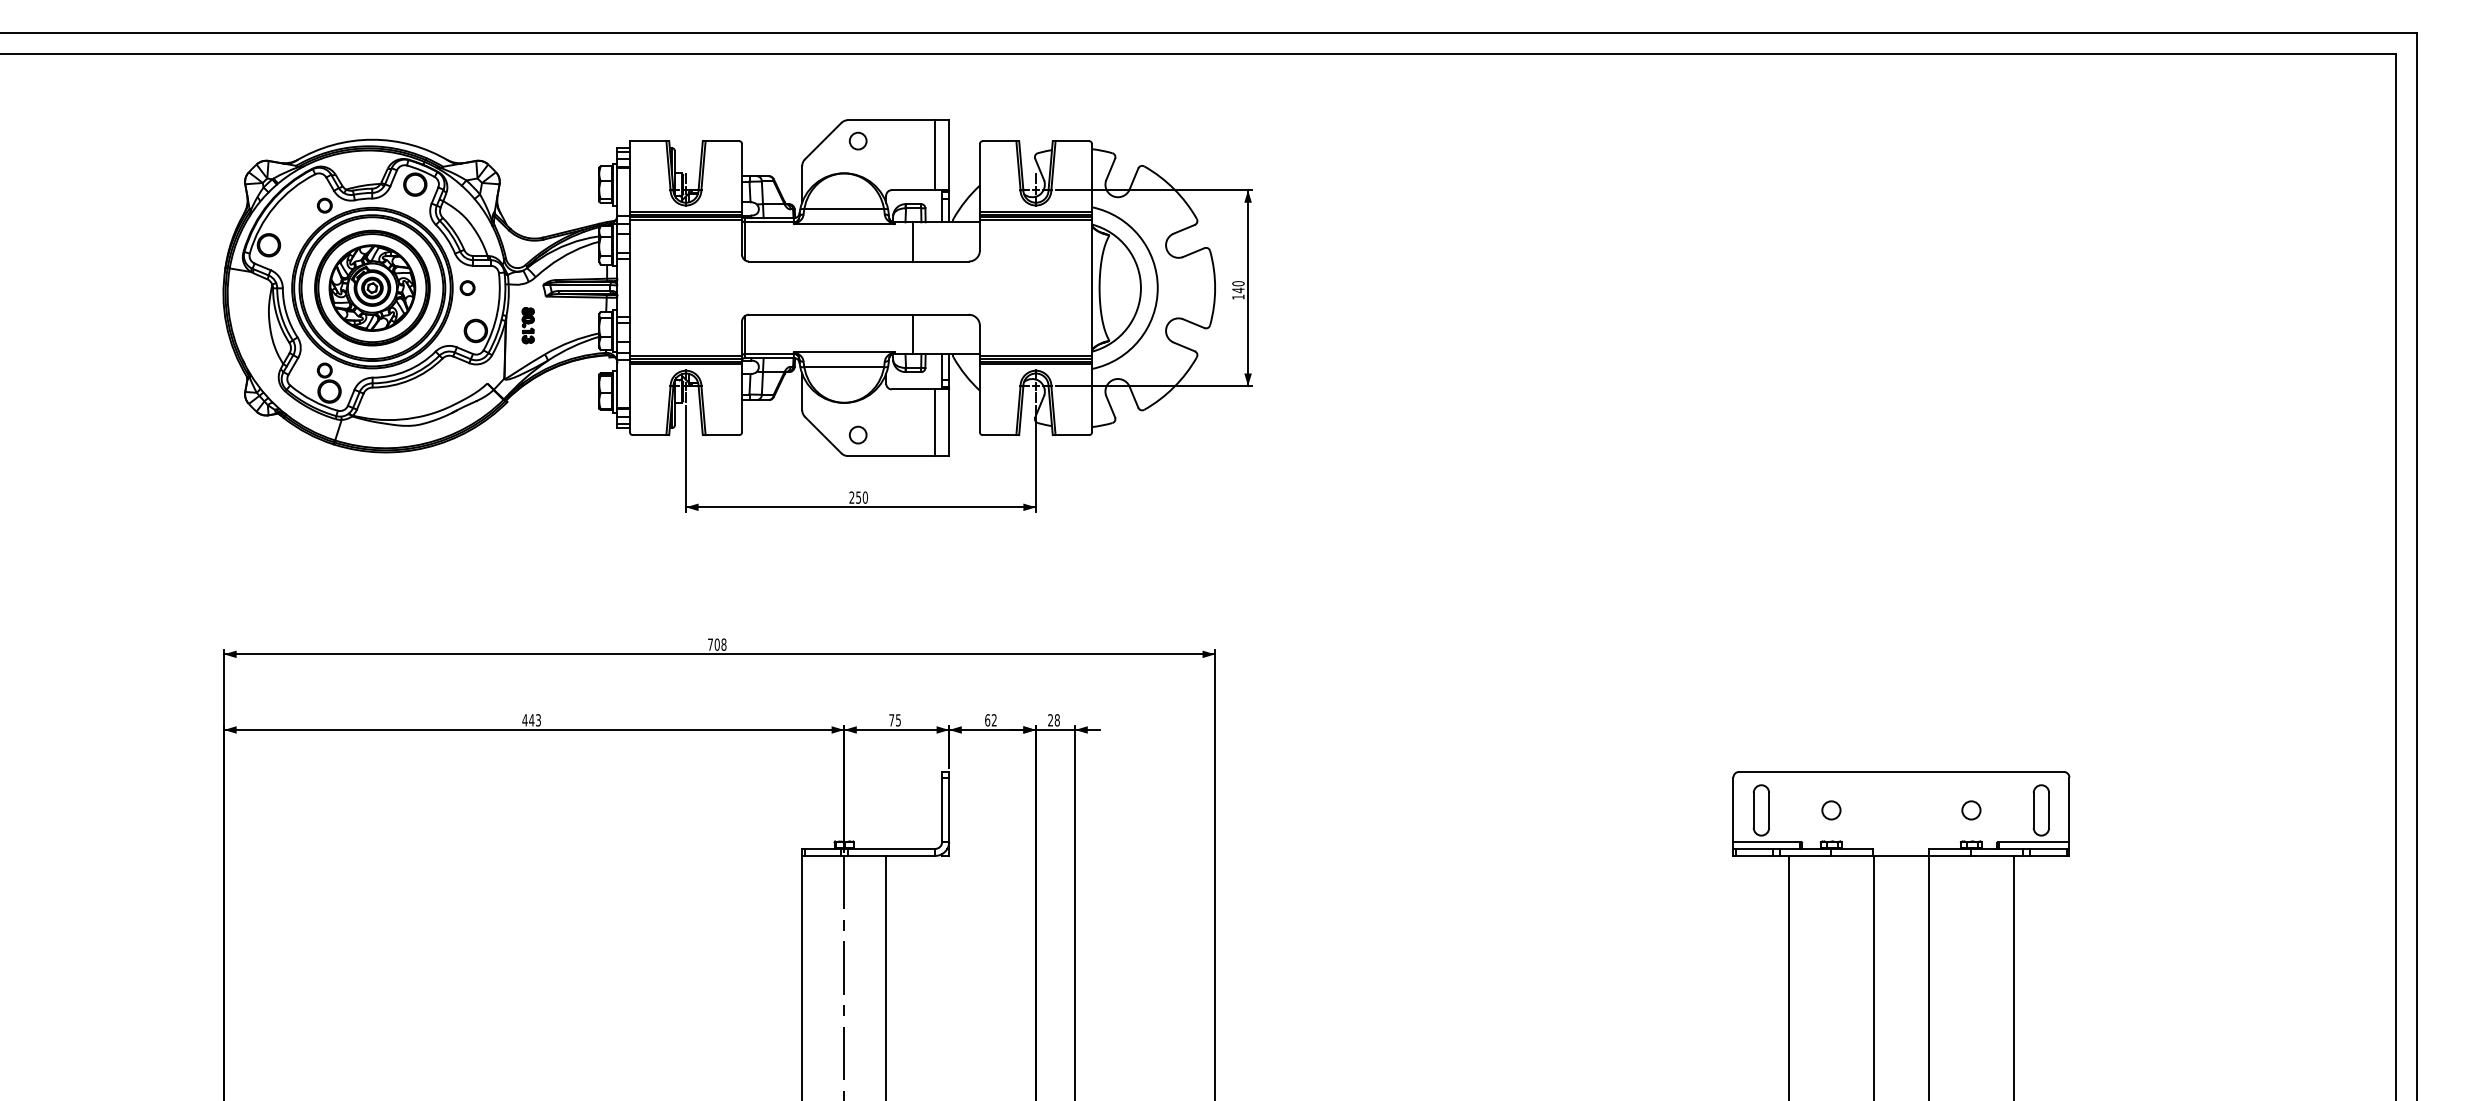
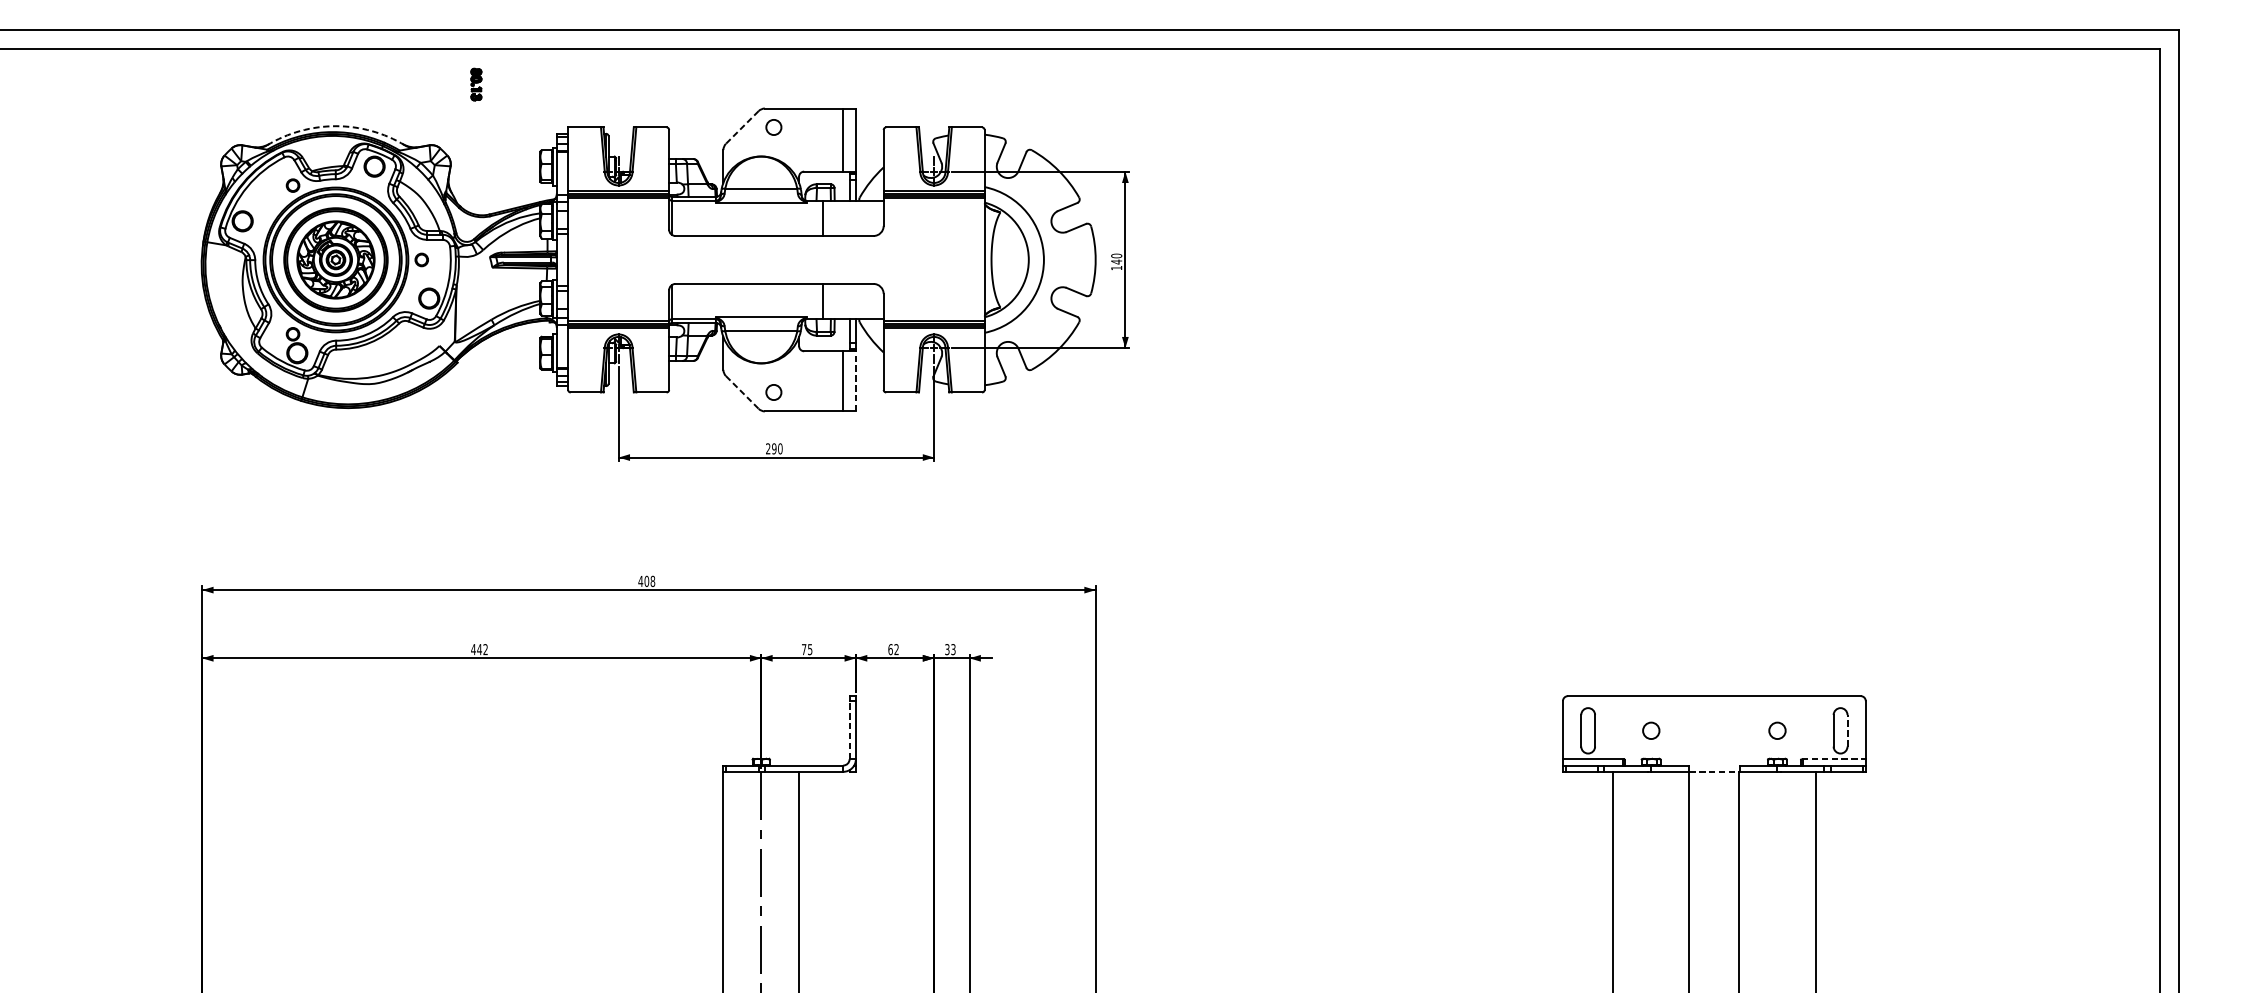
arc: (372, 139) -> (336, 125), solid -> dashed
line: (823, 141) -> (742, 127), solid -> dashed
part: (527, 325) -> (475, 84), moved
line: (949, 422) -> (856, 381), solid -> dashed
line: (823, 435) -> (742, 392), solid -> dashed
text: (858, 497) -> (774, 448), 250 -> 290
text: (710, 644) -> (640, 581), 708 -> 408
text: (538, 720) -> (485, 649), 443 -> 442
text: (1053, 720) -> (949, 649), 28 -> 33
line: (942, 809) -> (849, 729), solid -> dashed
line: (2049, 809) -> (1847, 729), solid -> dashed
line: (2033, 841) -> (1833, 758), solid -> dashed
line: (1901, 855) -> (1714, 771), solid -> dashed

